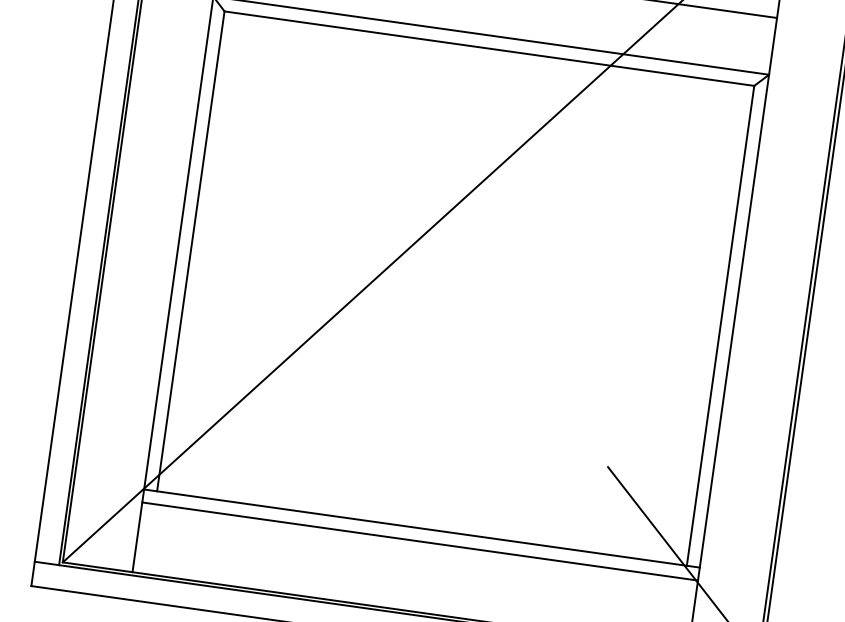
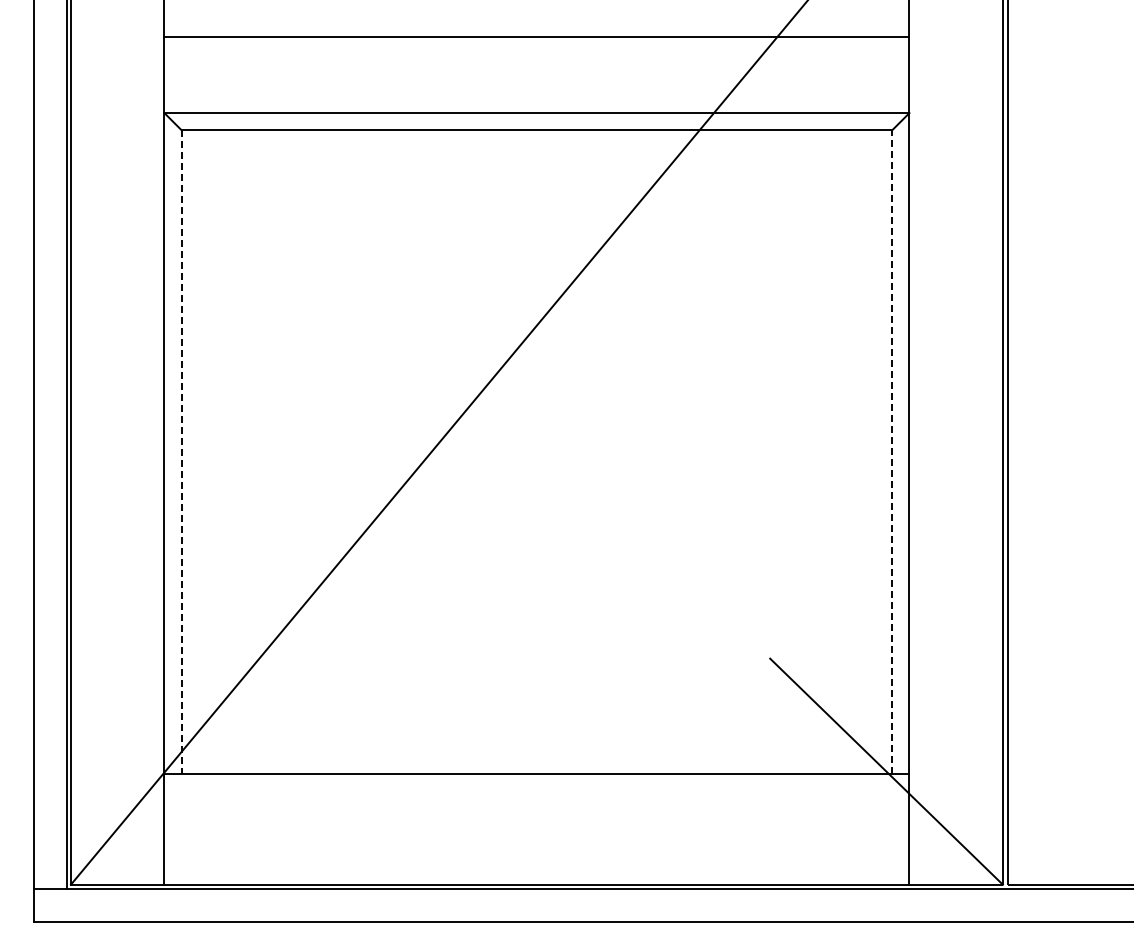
line: (190, 251) -> (181, 452), solid -> dashed
line: (720, 326) -> (892, 452), solid -> dashed
line: (419, 541) -> (536, 791), removed

